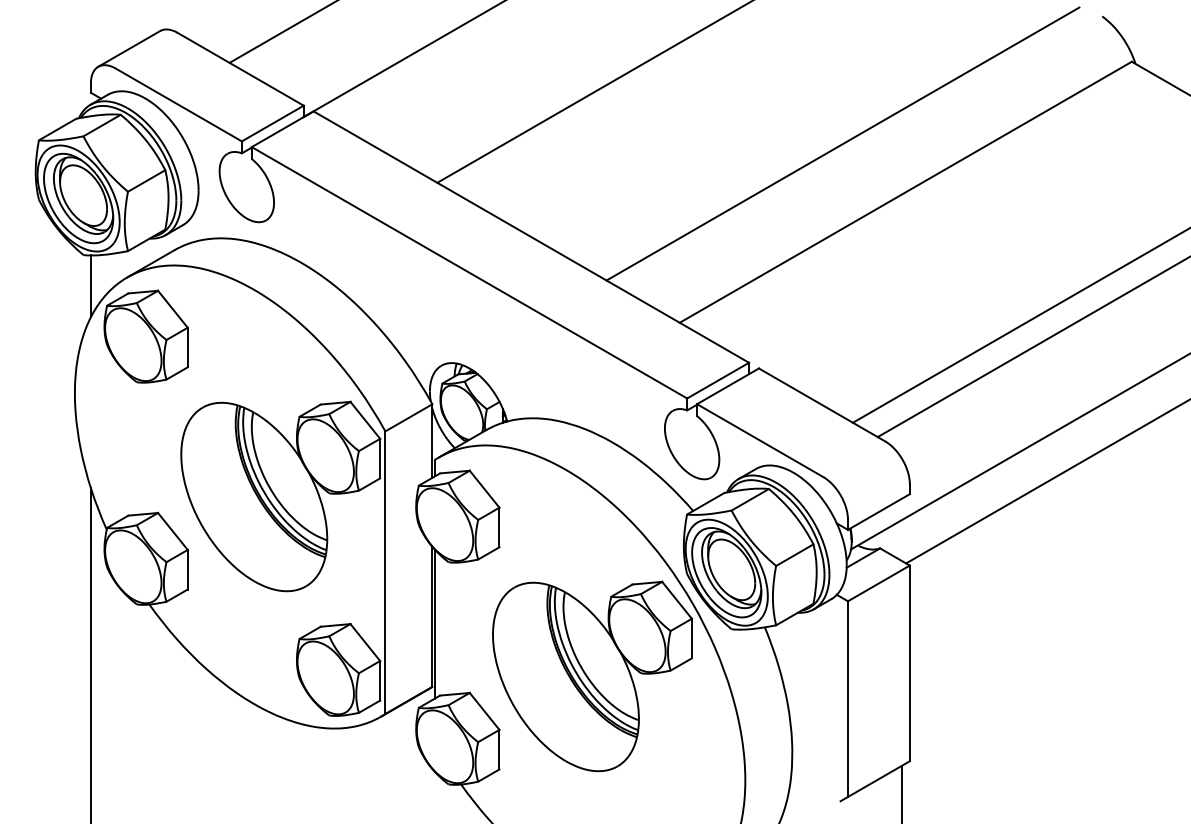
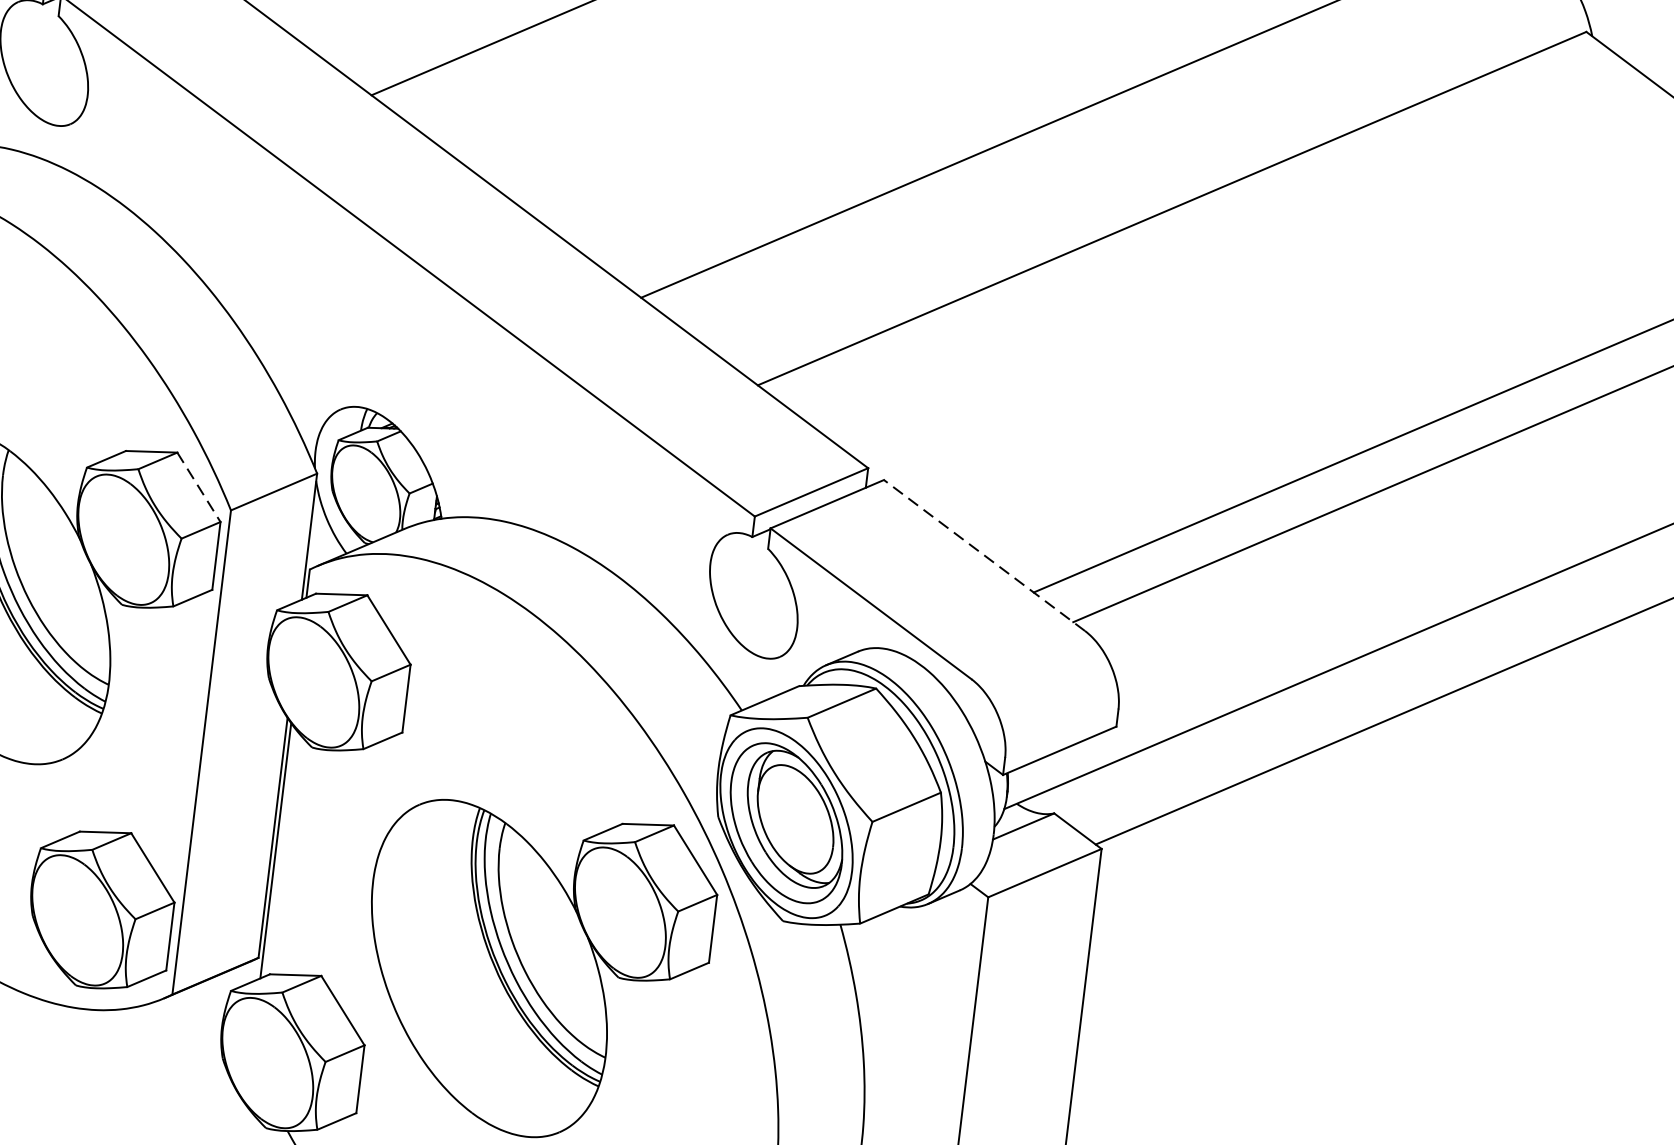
line: (822, 404) -> (985, 554), solid -> dashed
line: (365, 420) -> (199, 487), solid -> dashed

